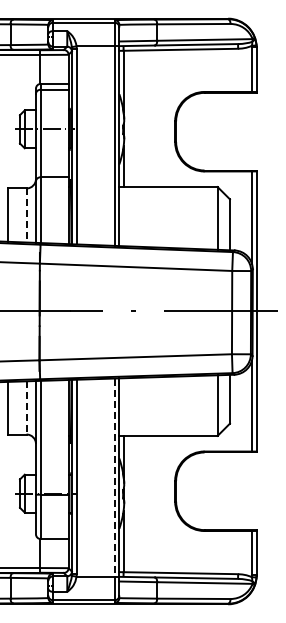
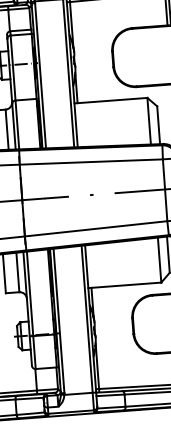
line: (26, 216) -> (7, 130), dashed -> solid
line: (26, 407) -> (17, 272), dashed -> solid
line: (114, 478) -> (87, 319), dashed -> solid

